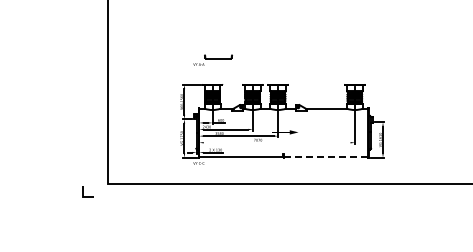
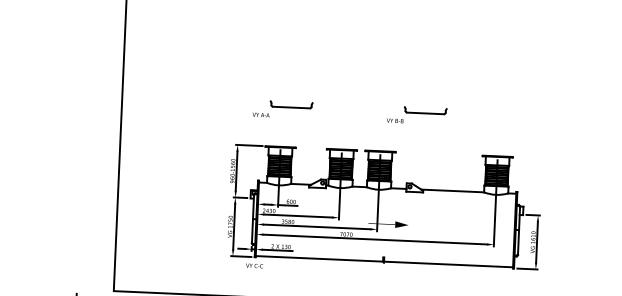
part: (300, 59) -> (416, 114), added
line: (276, 142) -> (374, 239), added
line: (326, 156) -> (449, 263), dashed -> solid

